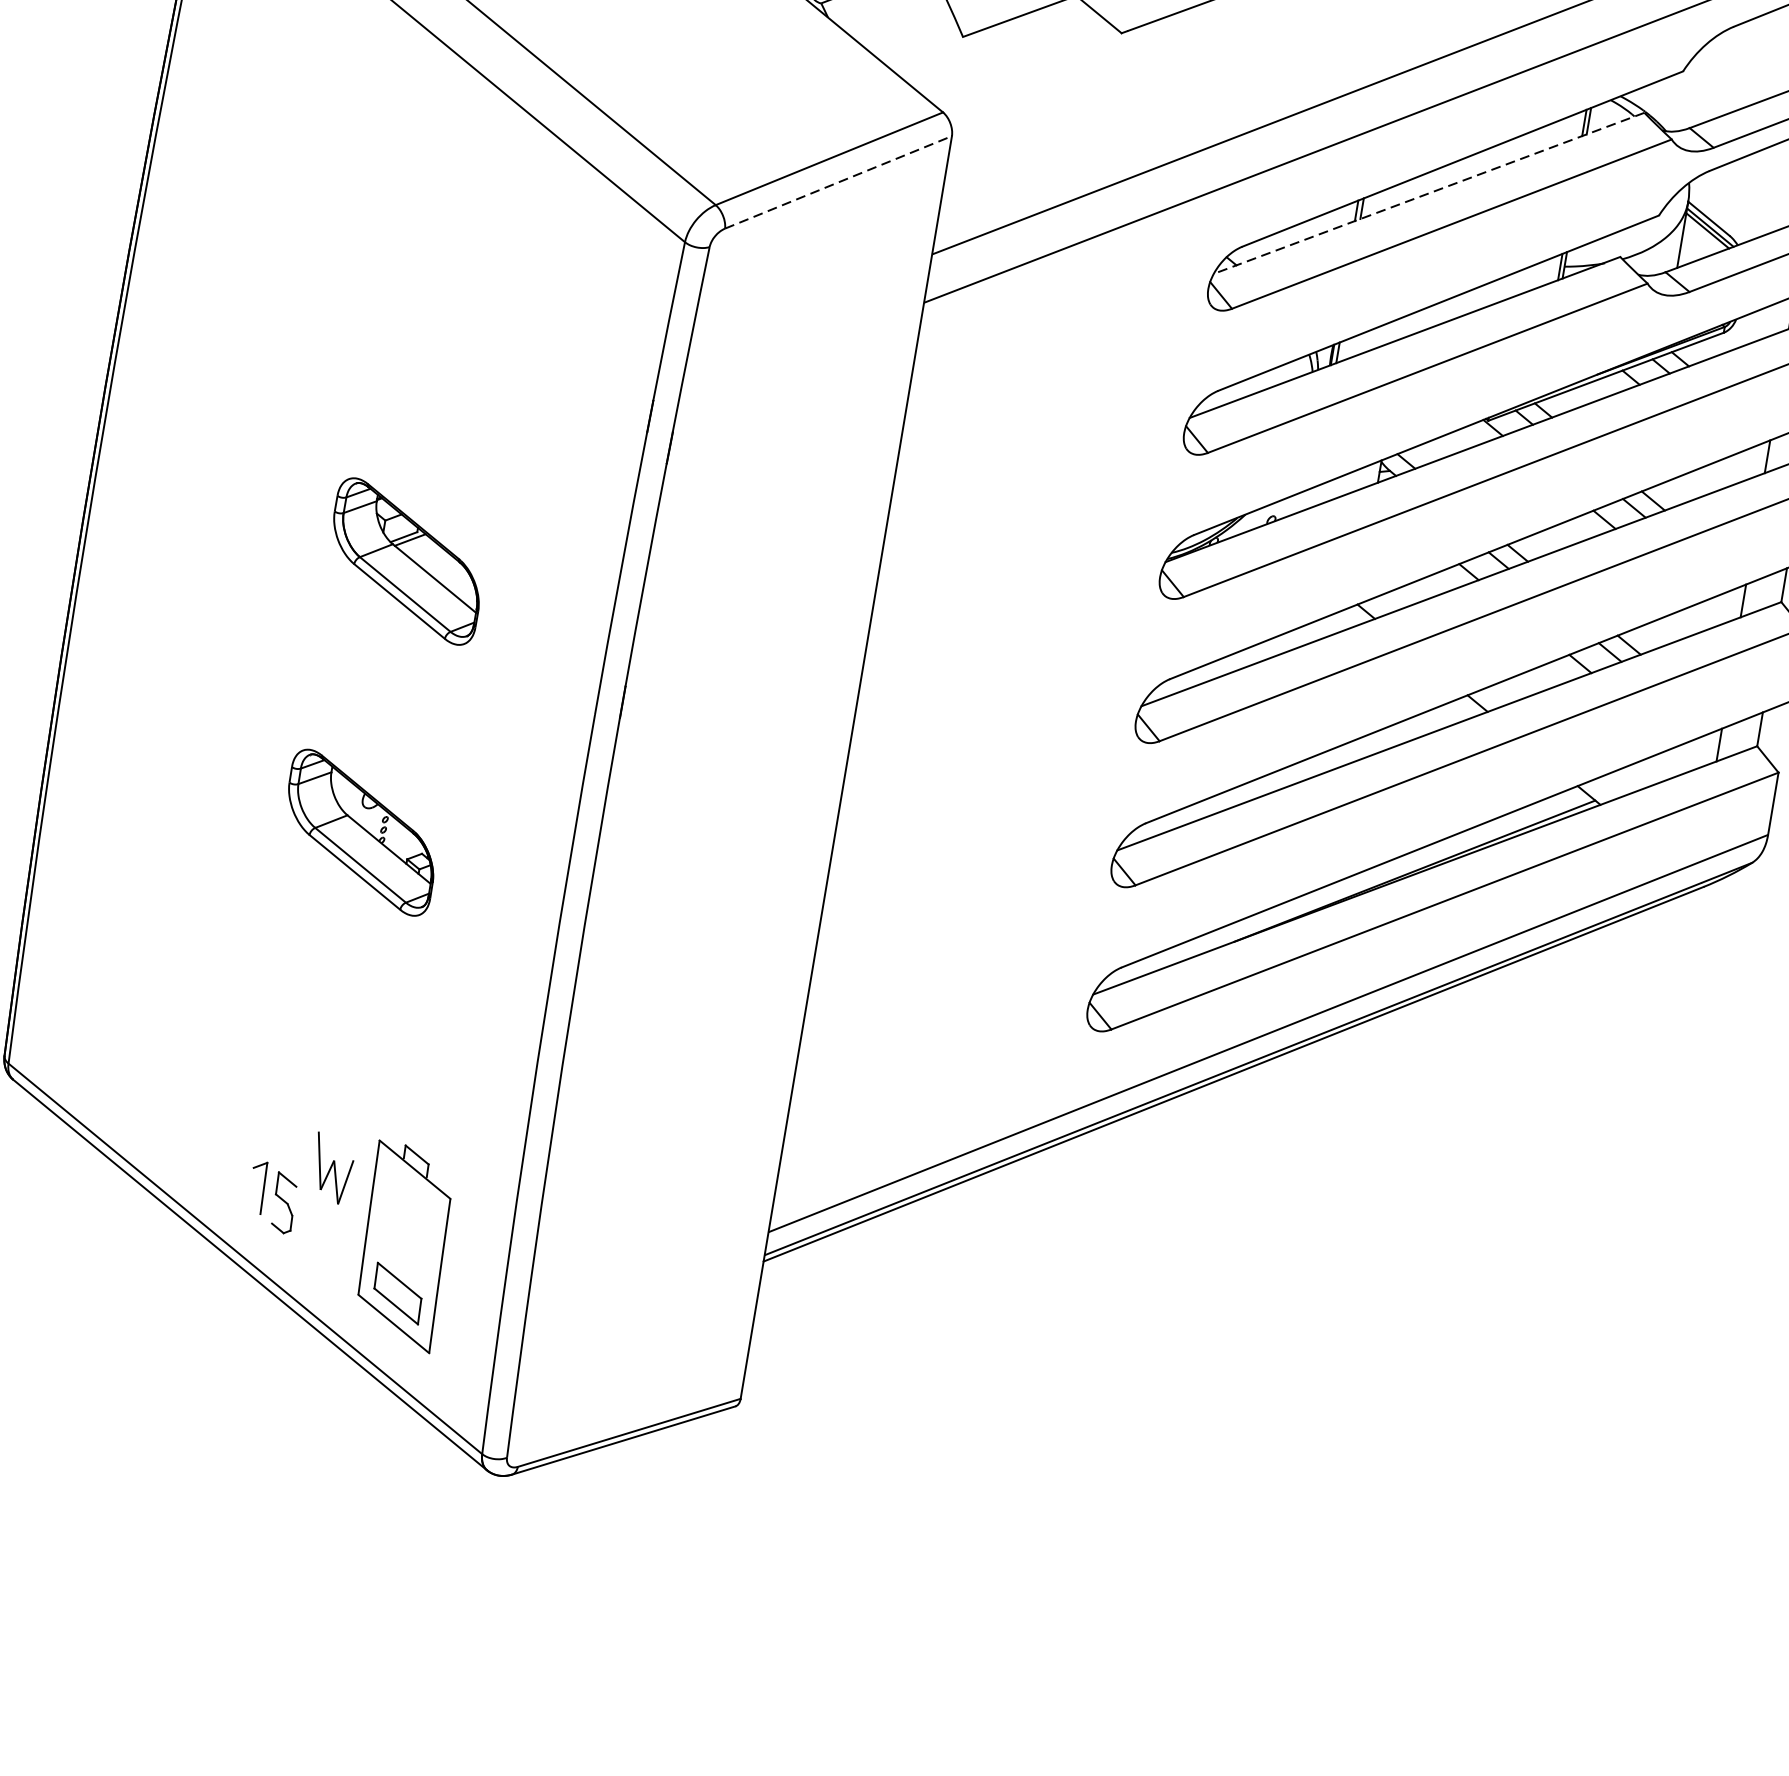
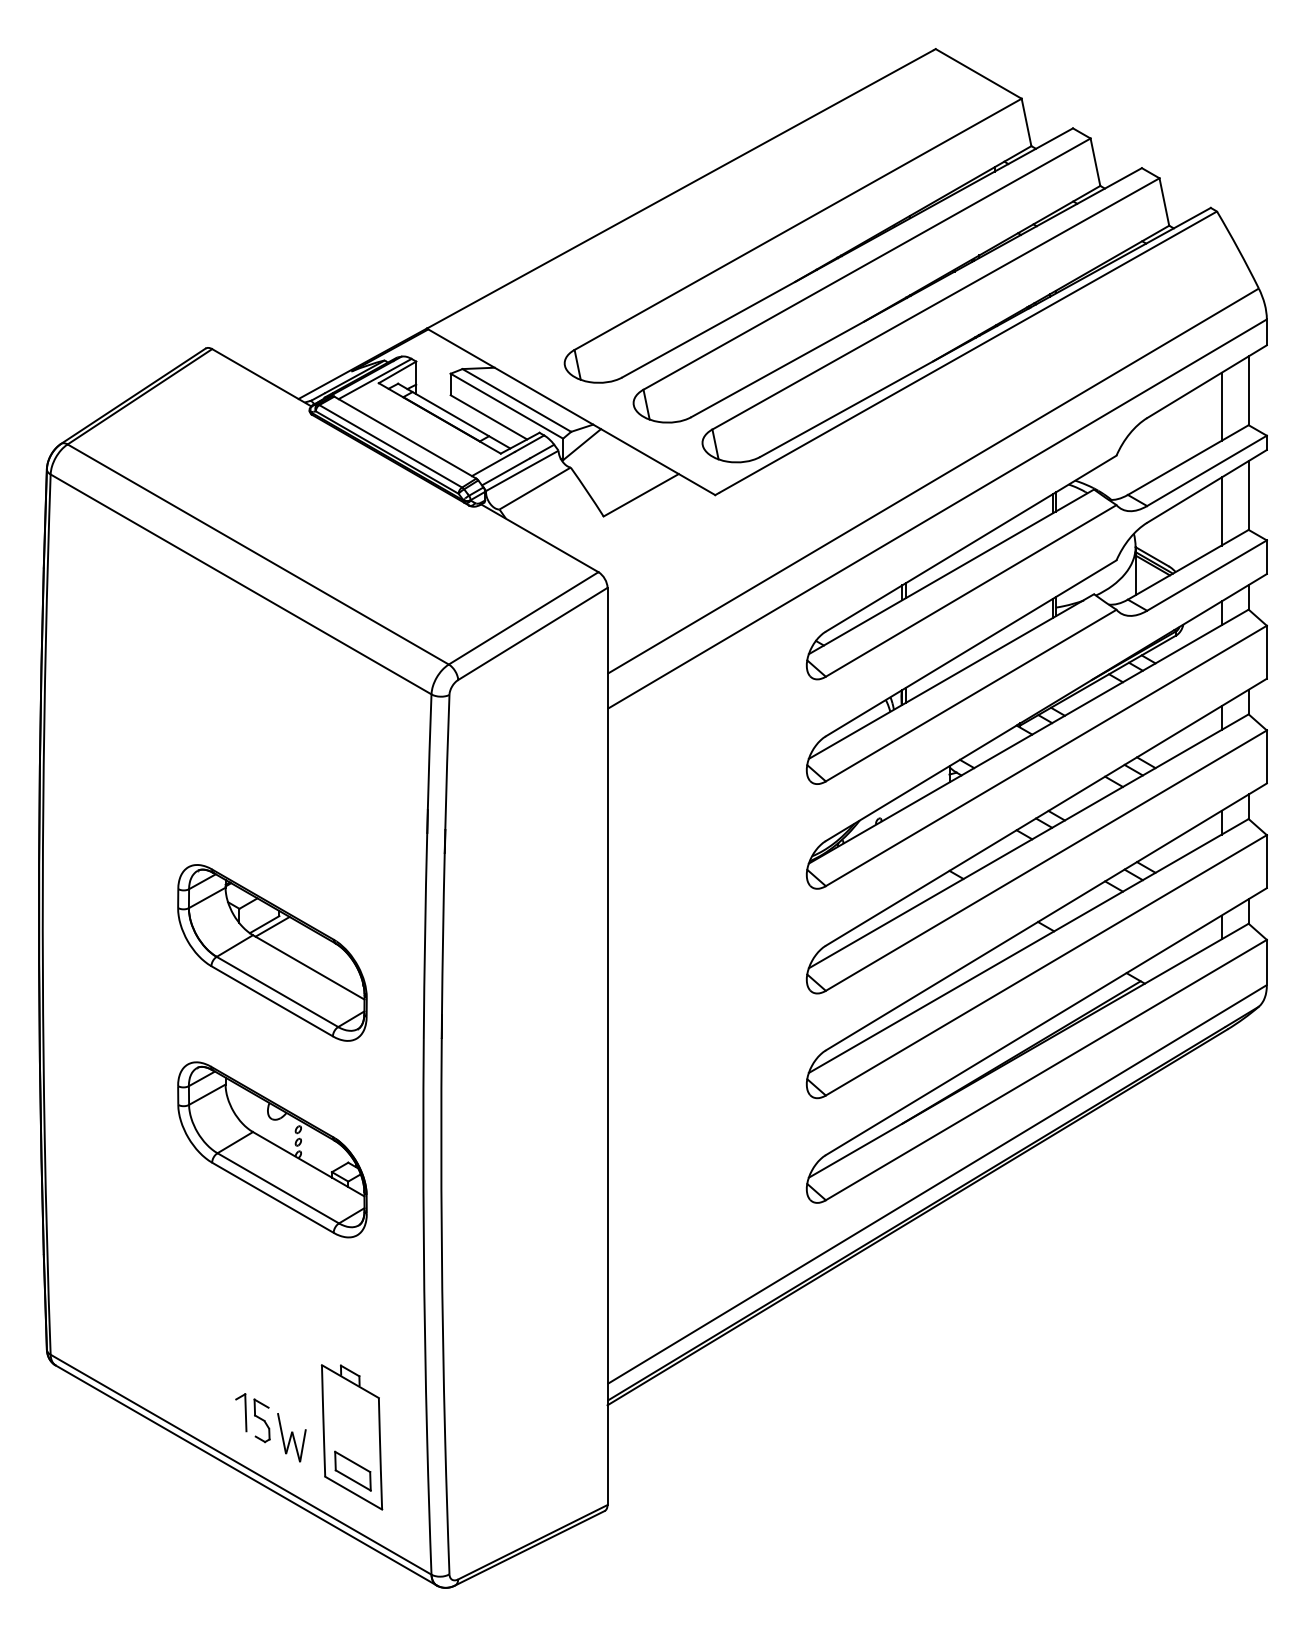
line: (838, 181) -> (532, 633), dashed -> solid
line: (1429, 192) -> (951, 571), dashed -> solid
part: (406, 560) -> (272, 952), size x1.67
part: (361, 832) -> (272, 1149), size x1.67
part: (331, 1168) -> (291, 1437), moved

